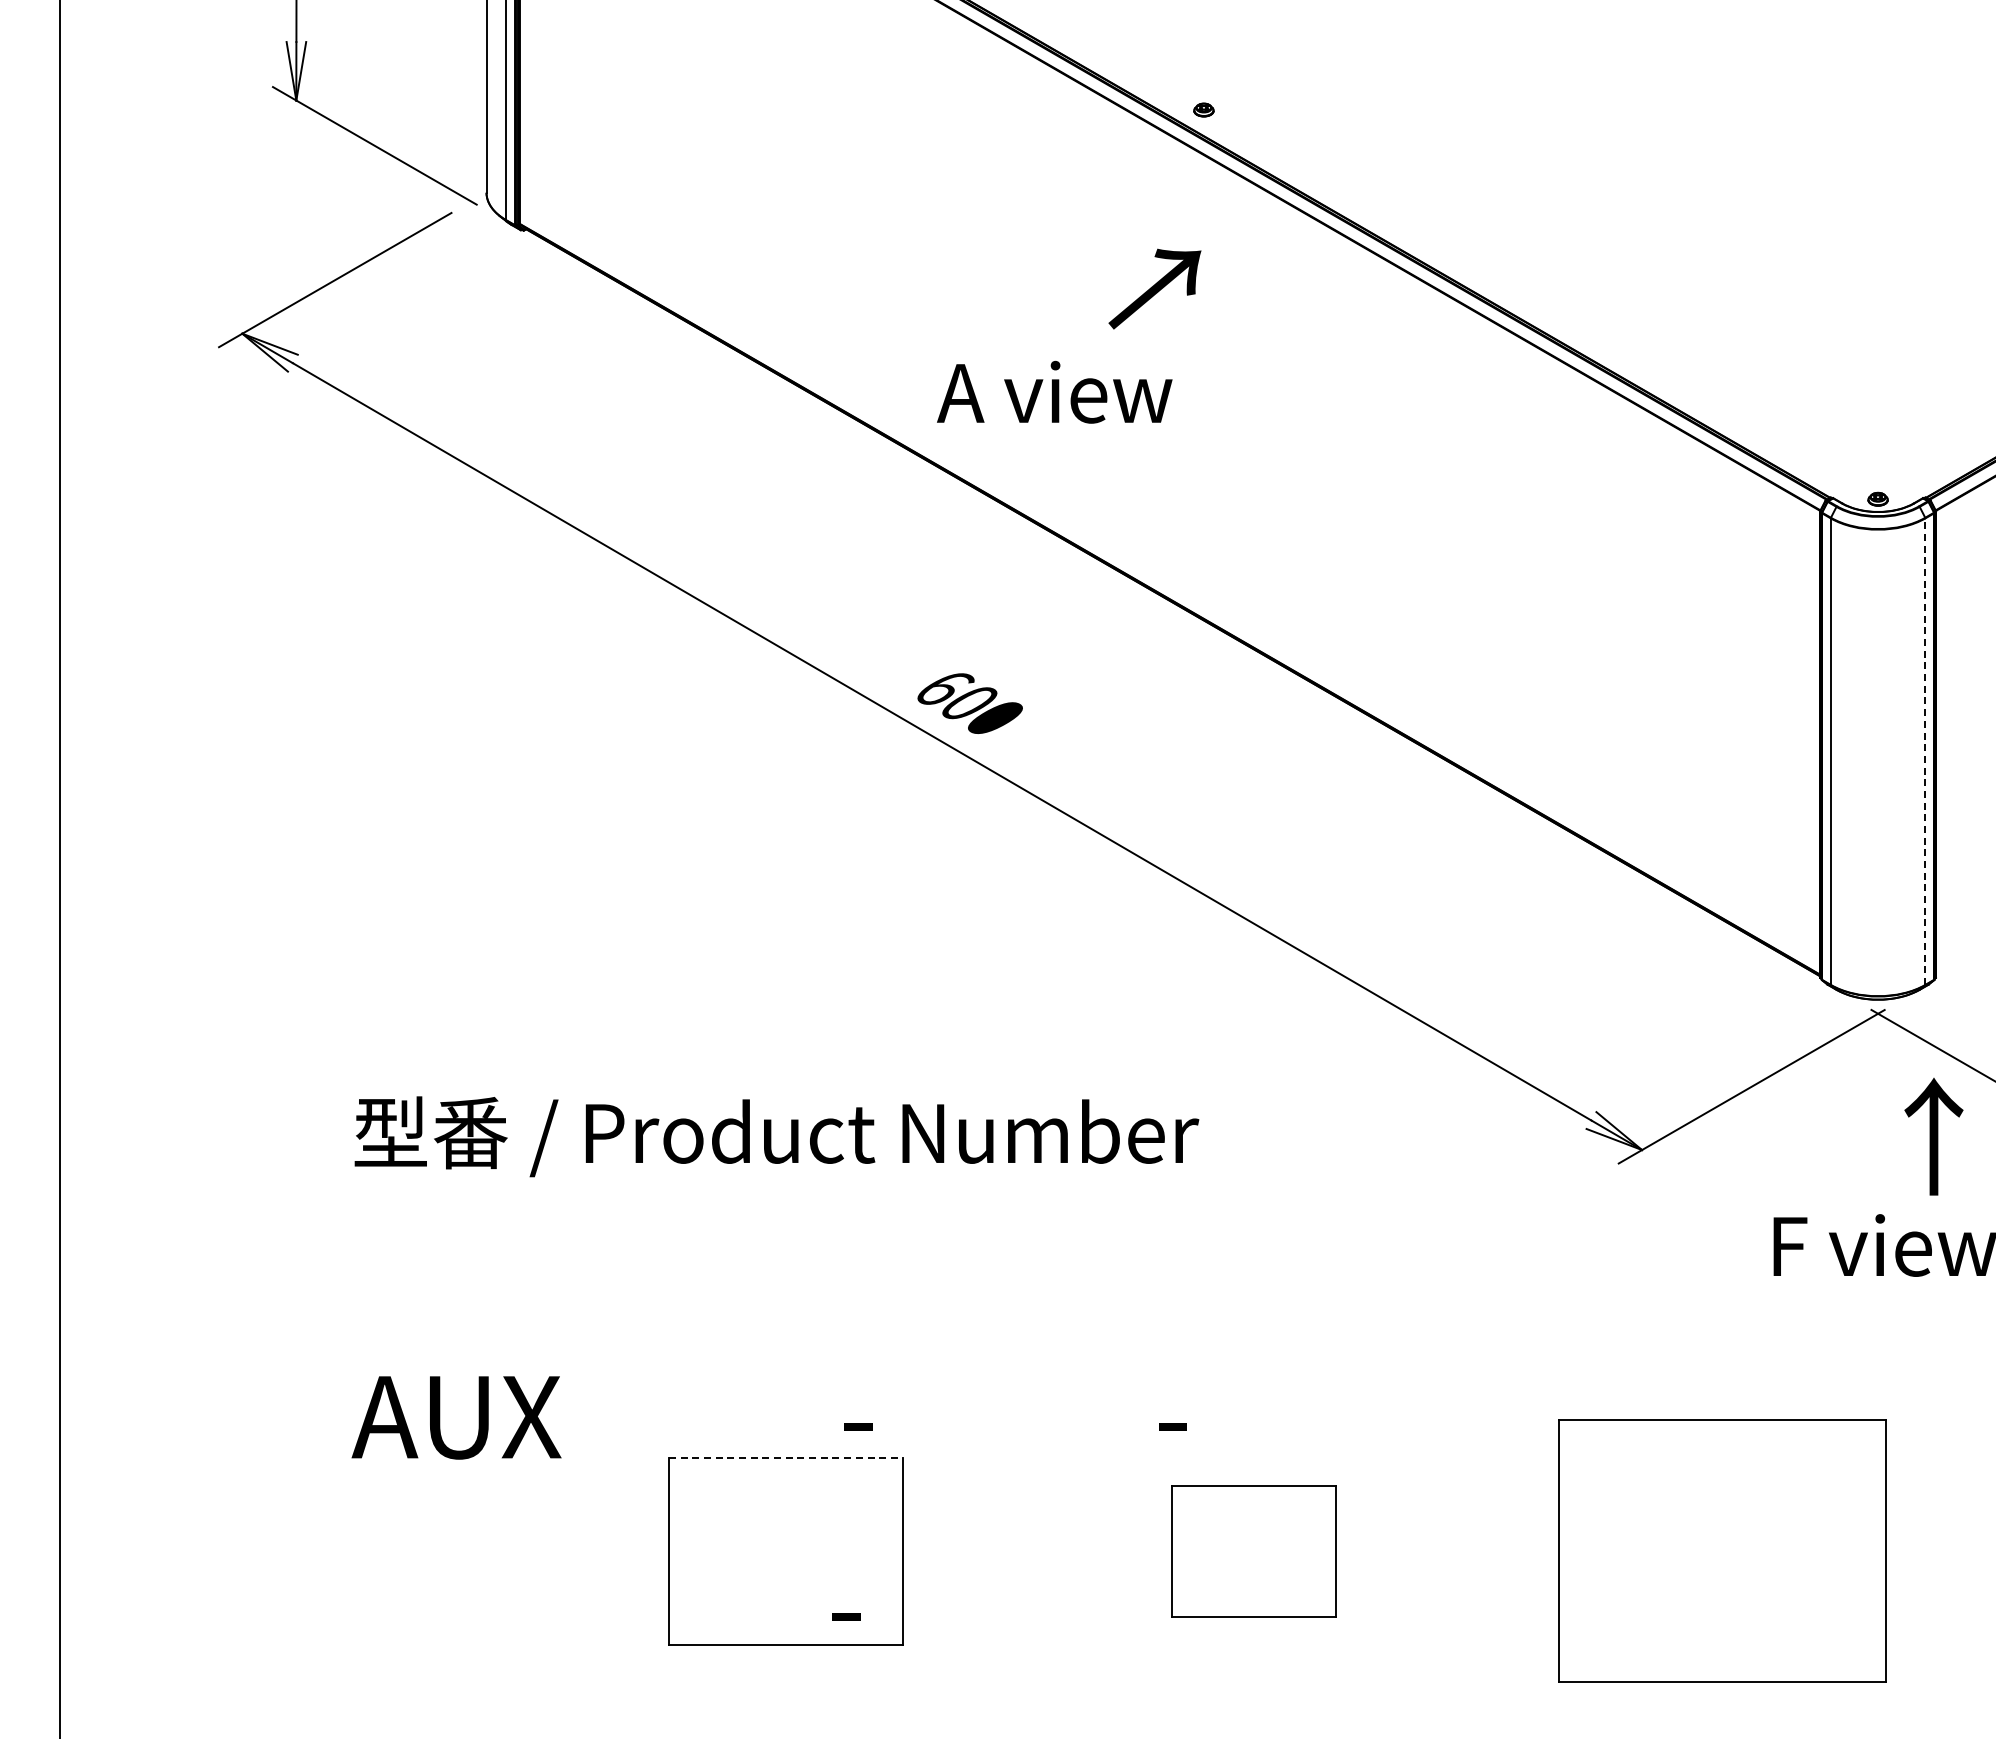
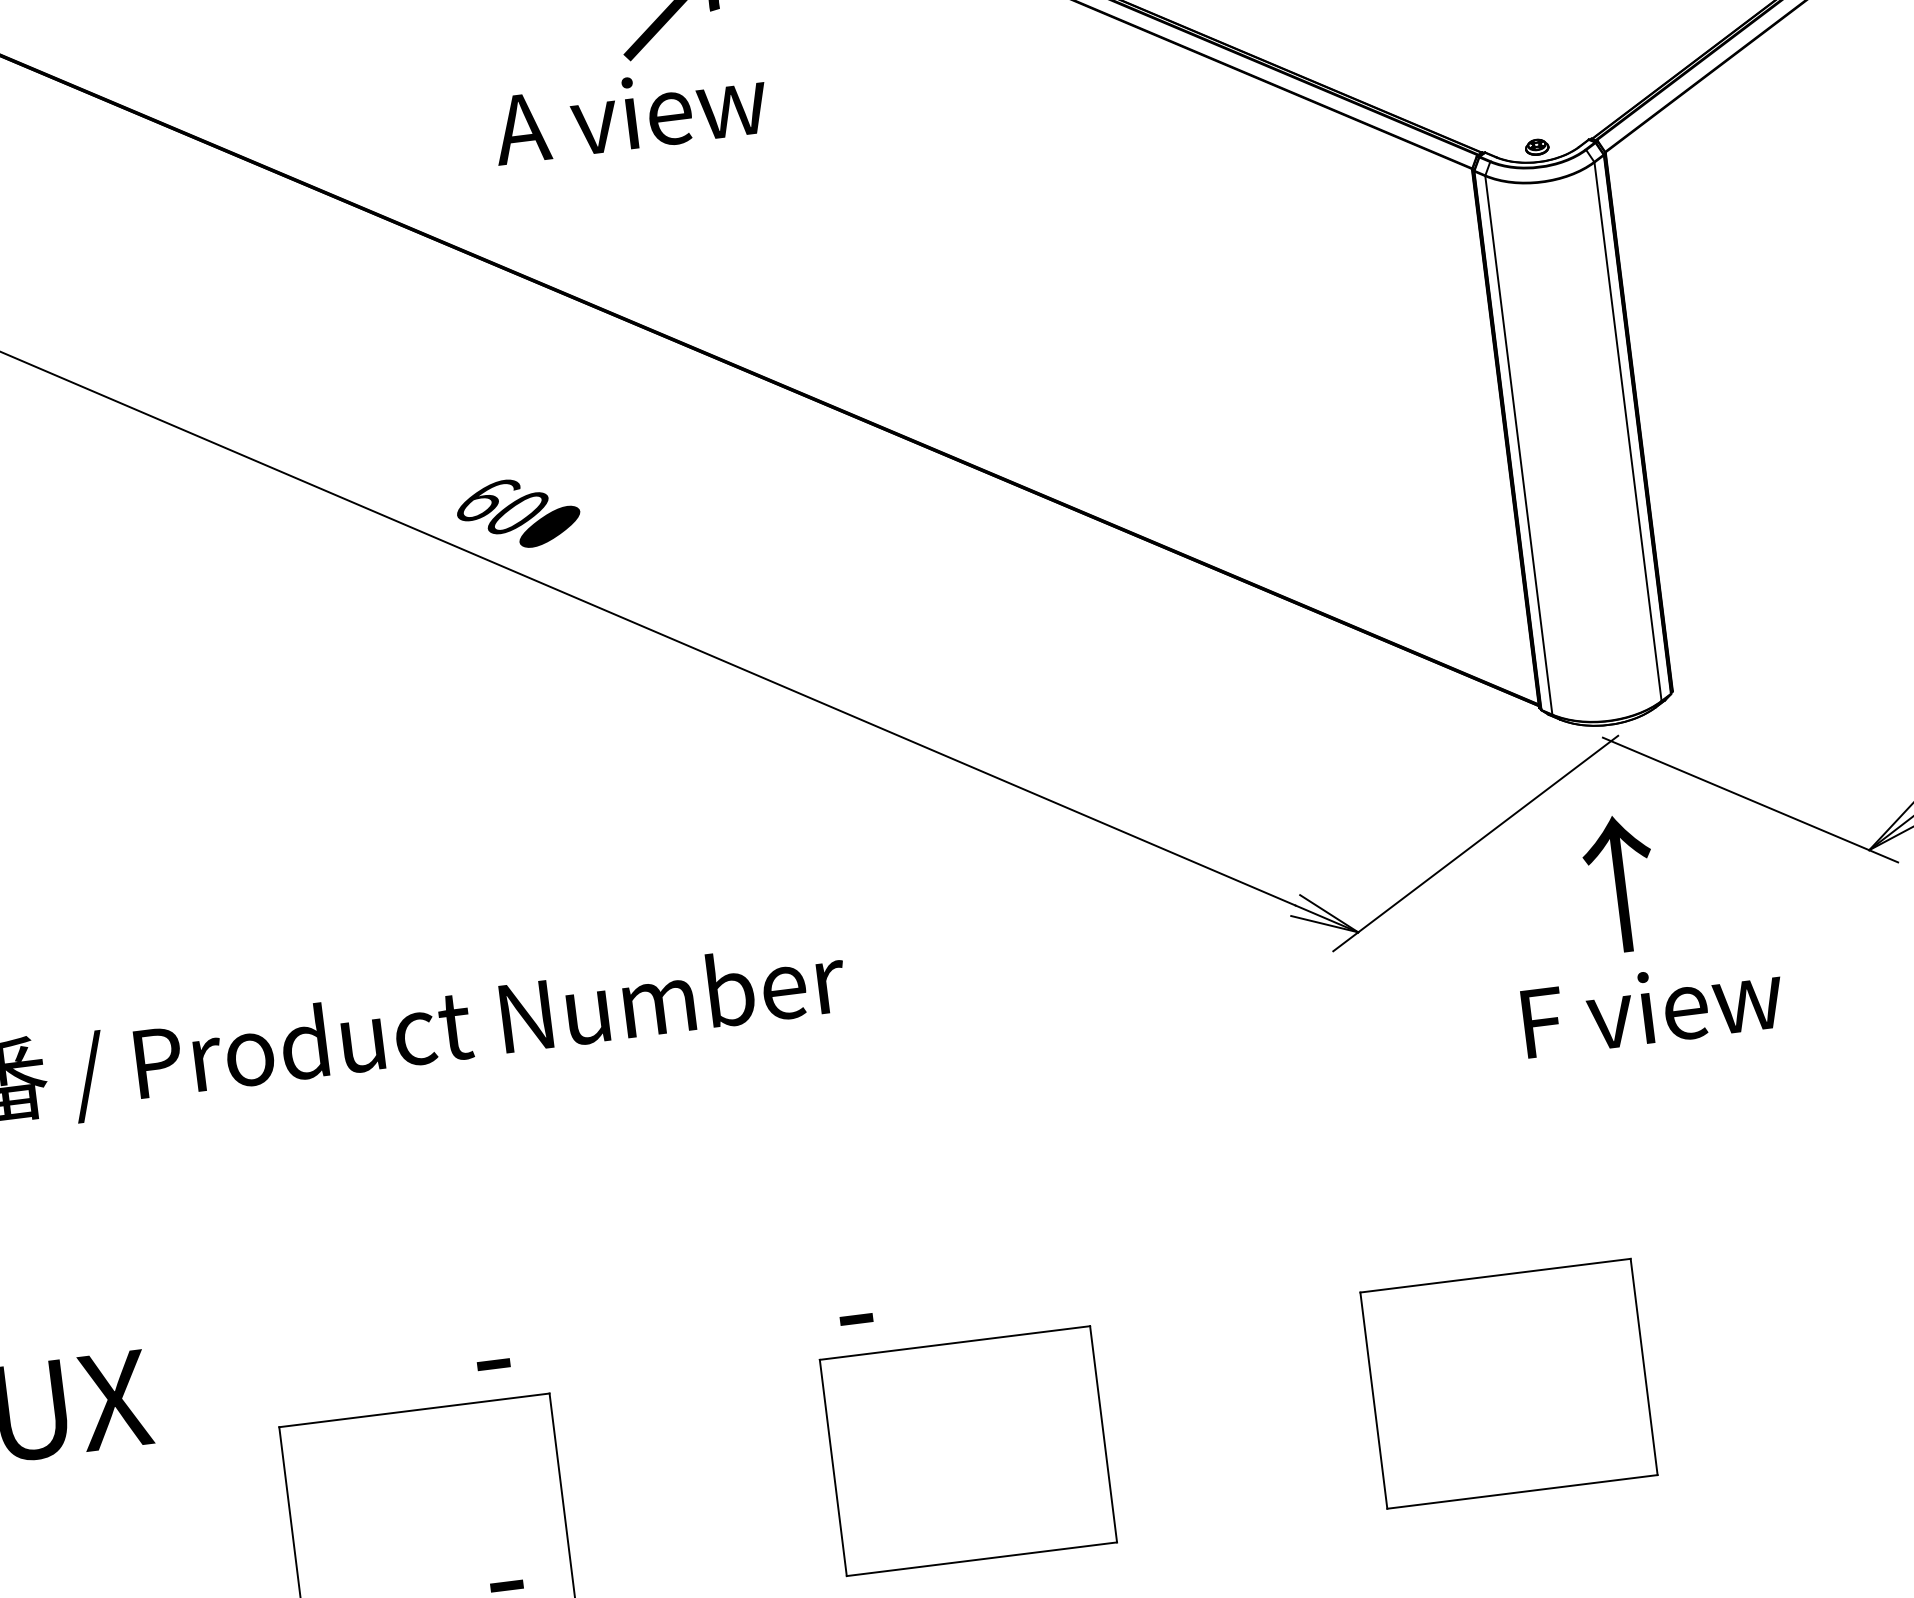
text: (1054, 391) -> (629, 112), moved
line: (1925, 751) -> (1628, 431), dashed -> solid
text: (1933, 1136) -> (1619, 883), moved
line: (786, 1457) -> (414, 1410), dashed -> solid
part: (1253, 1551) -> (967, 1451), size x1.43
part: (1722, 1551) -> (1508, 1384), size x0.71

